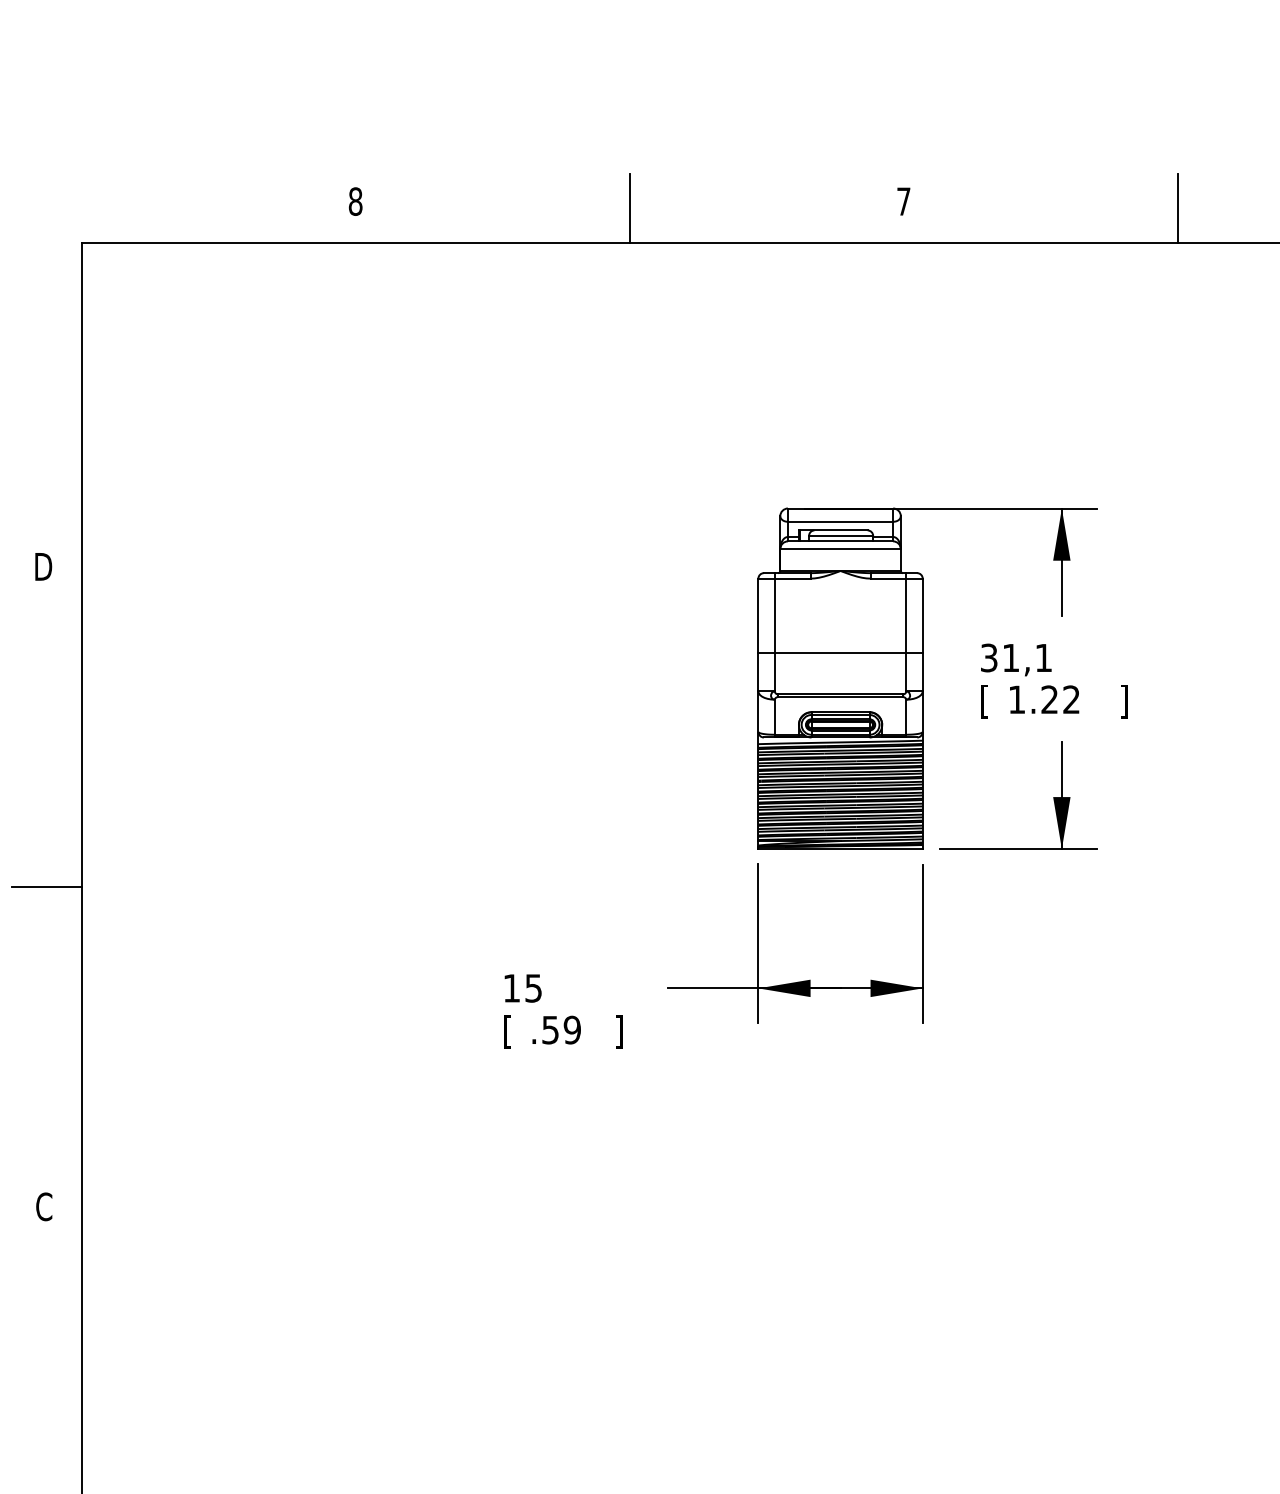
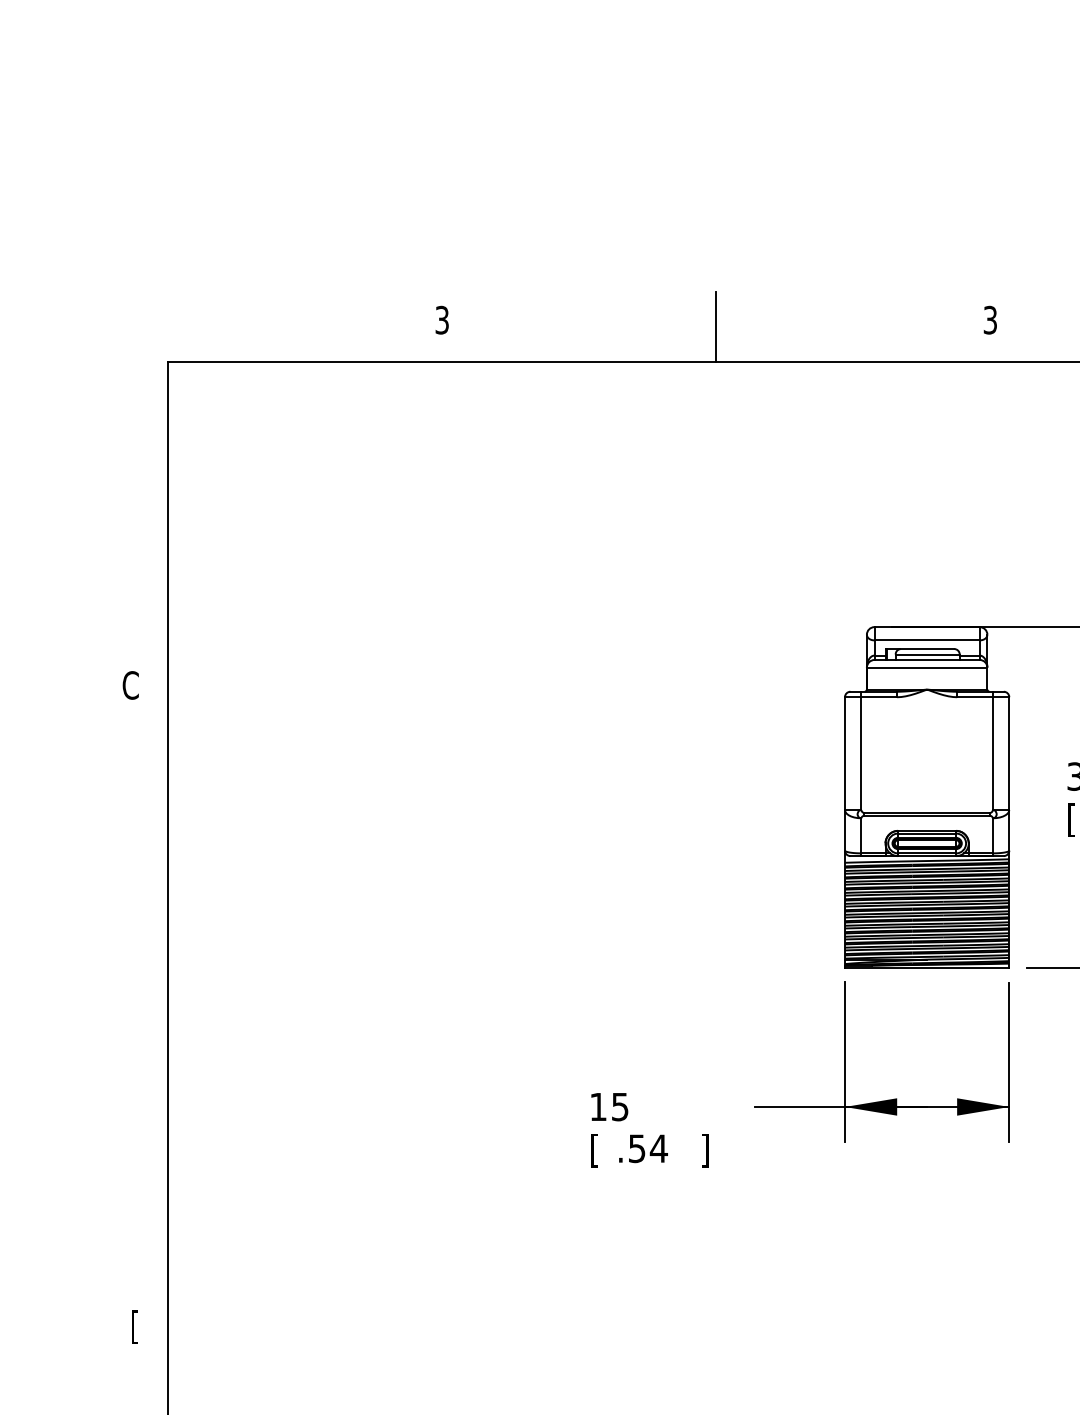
text: (355, 201) -> (442, 320), 8 -> 3
text: (903, 201) -> (990, 320), 7 -> 3
text: (43, 566) -> (130, 685), D -> C
line: (840, 653) -> (927, 772), removed
line: (46, 886) -> (133, 1005), removed
text: (572, 1029) -> (659, 1148), .59 -> .54
text: (44, 1208) -> (131, 1327), C -> [

